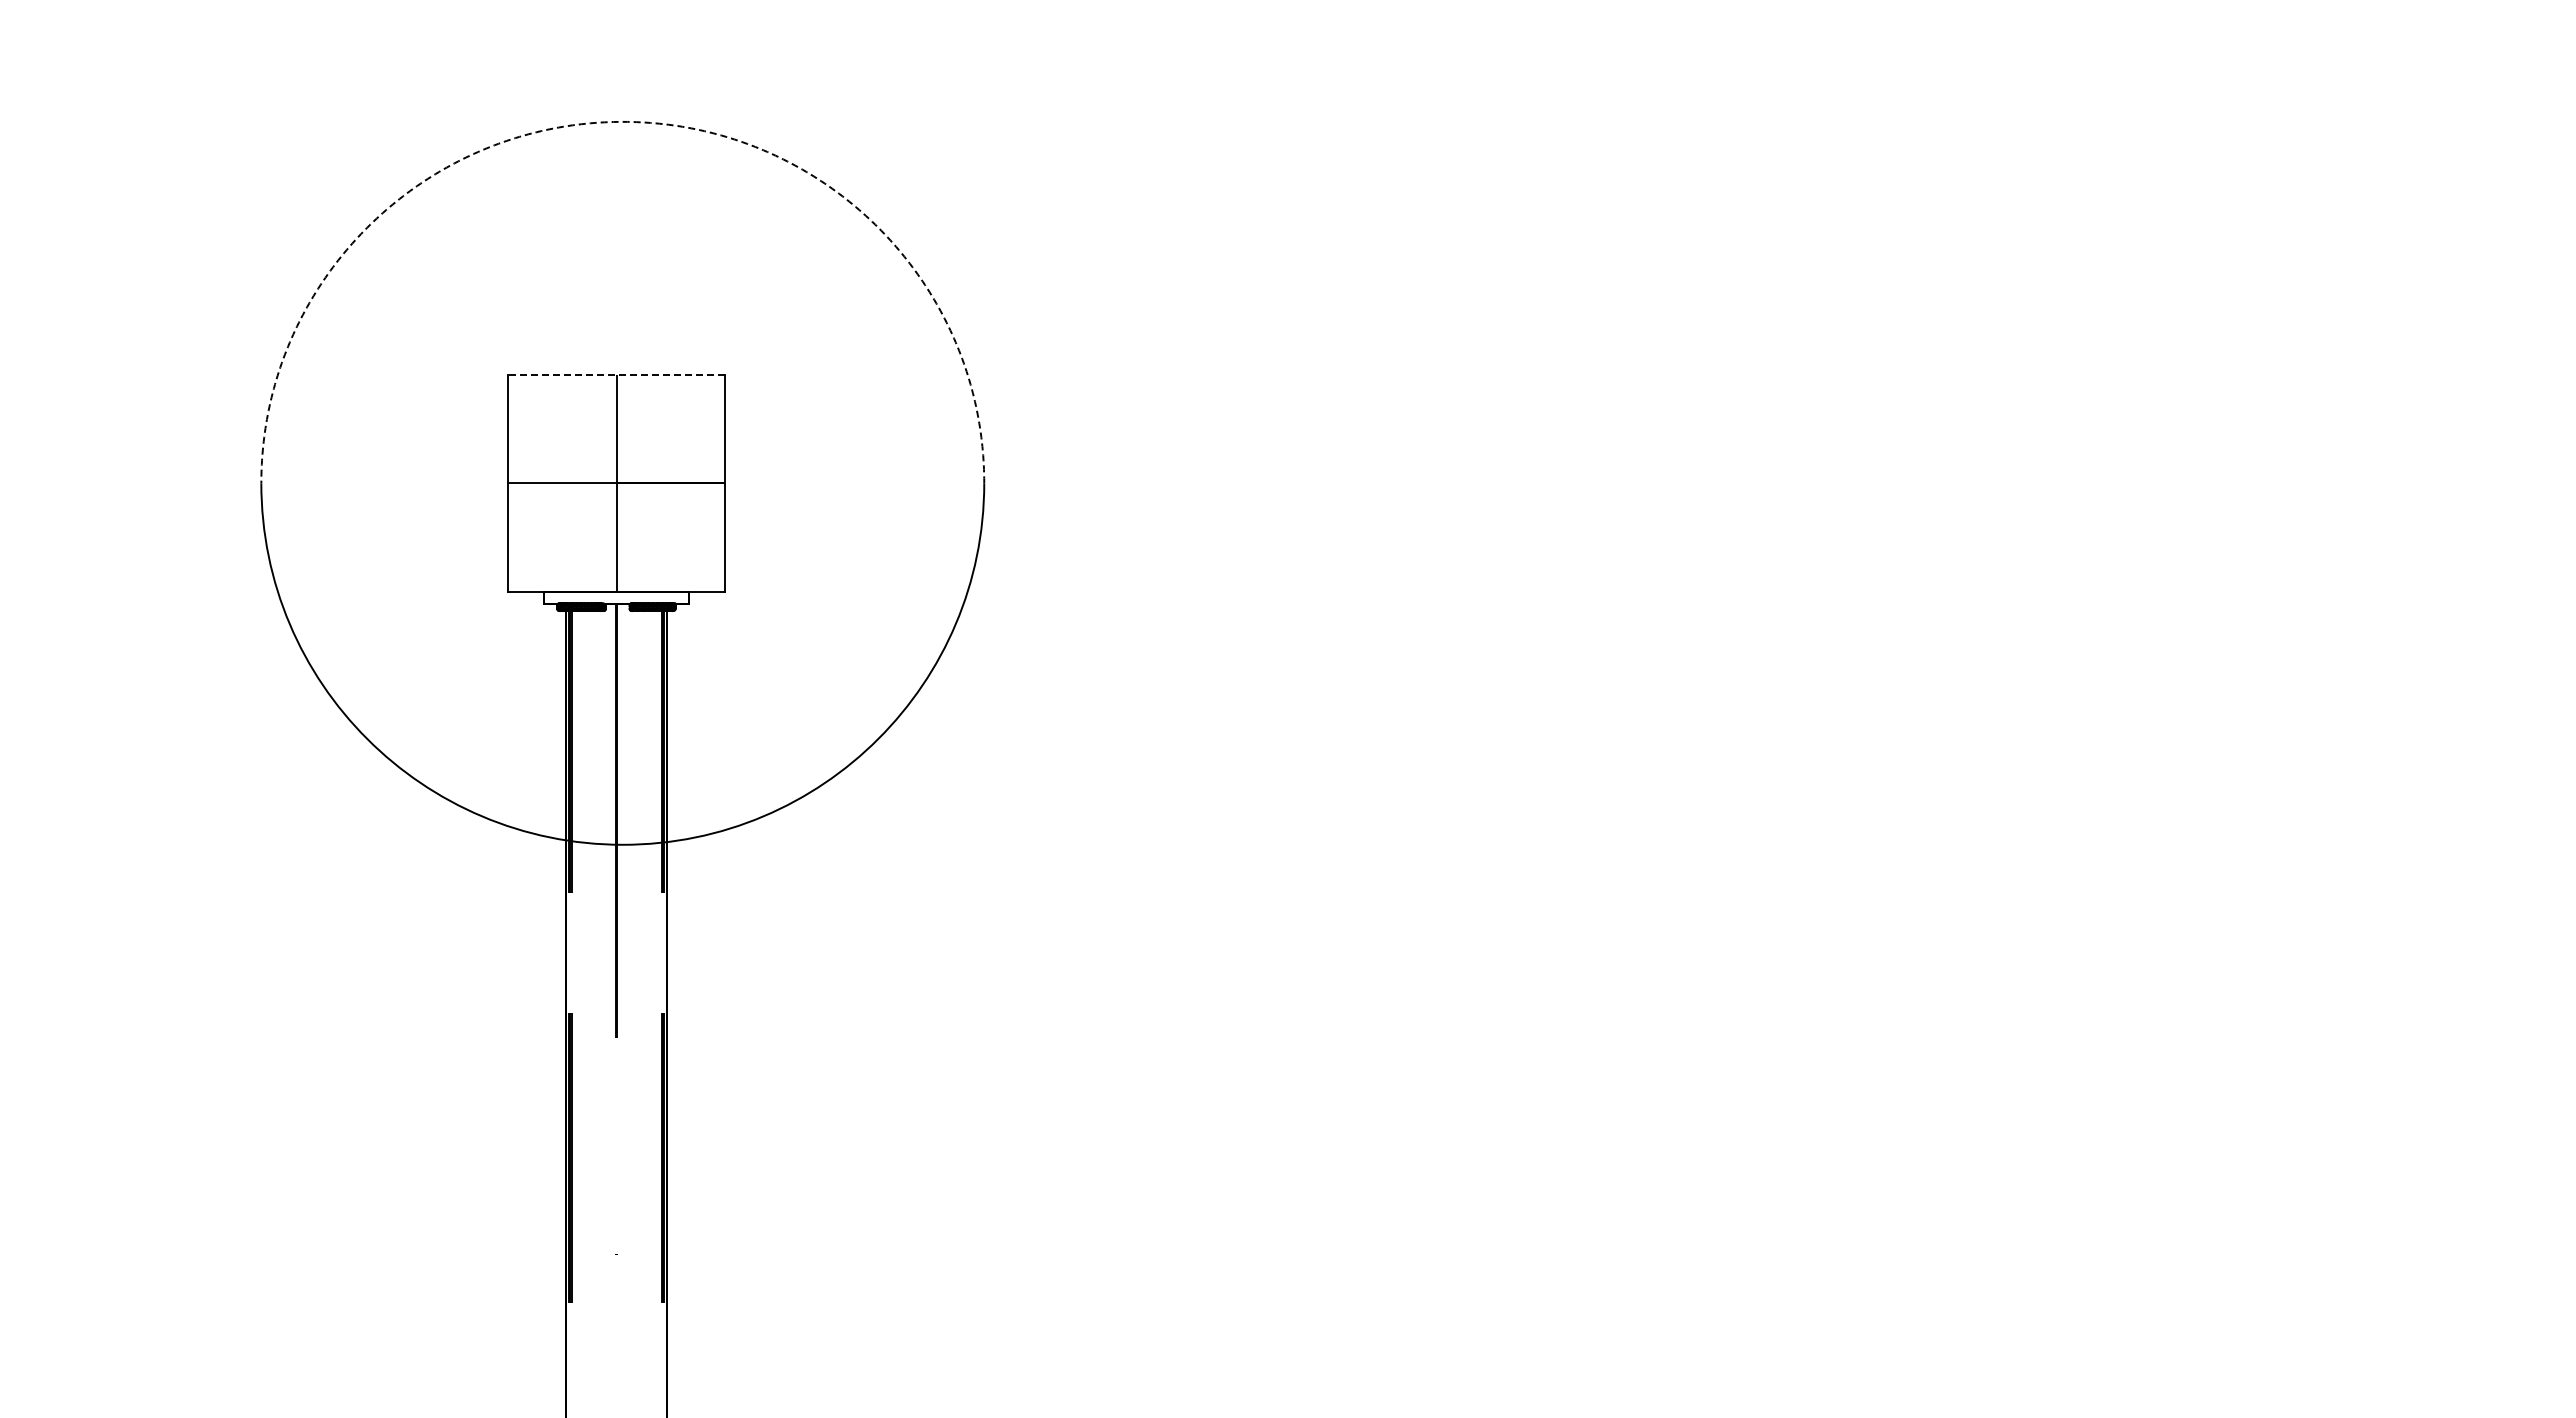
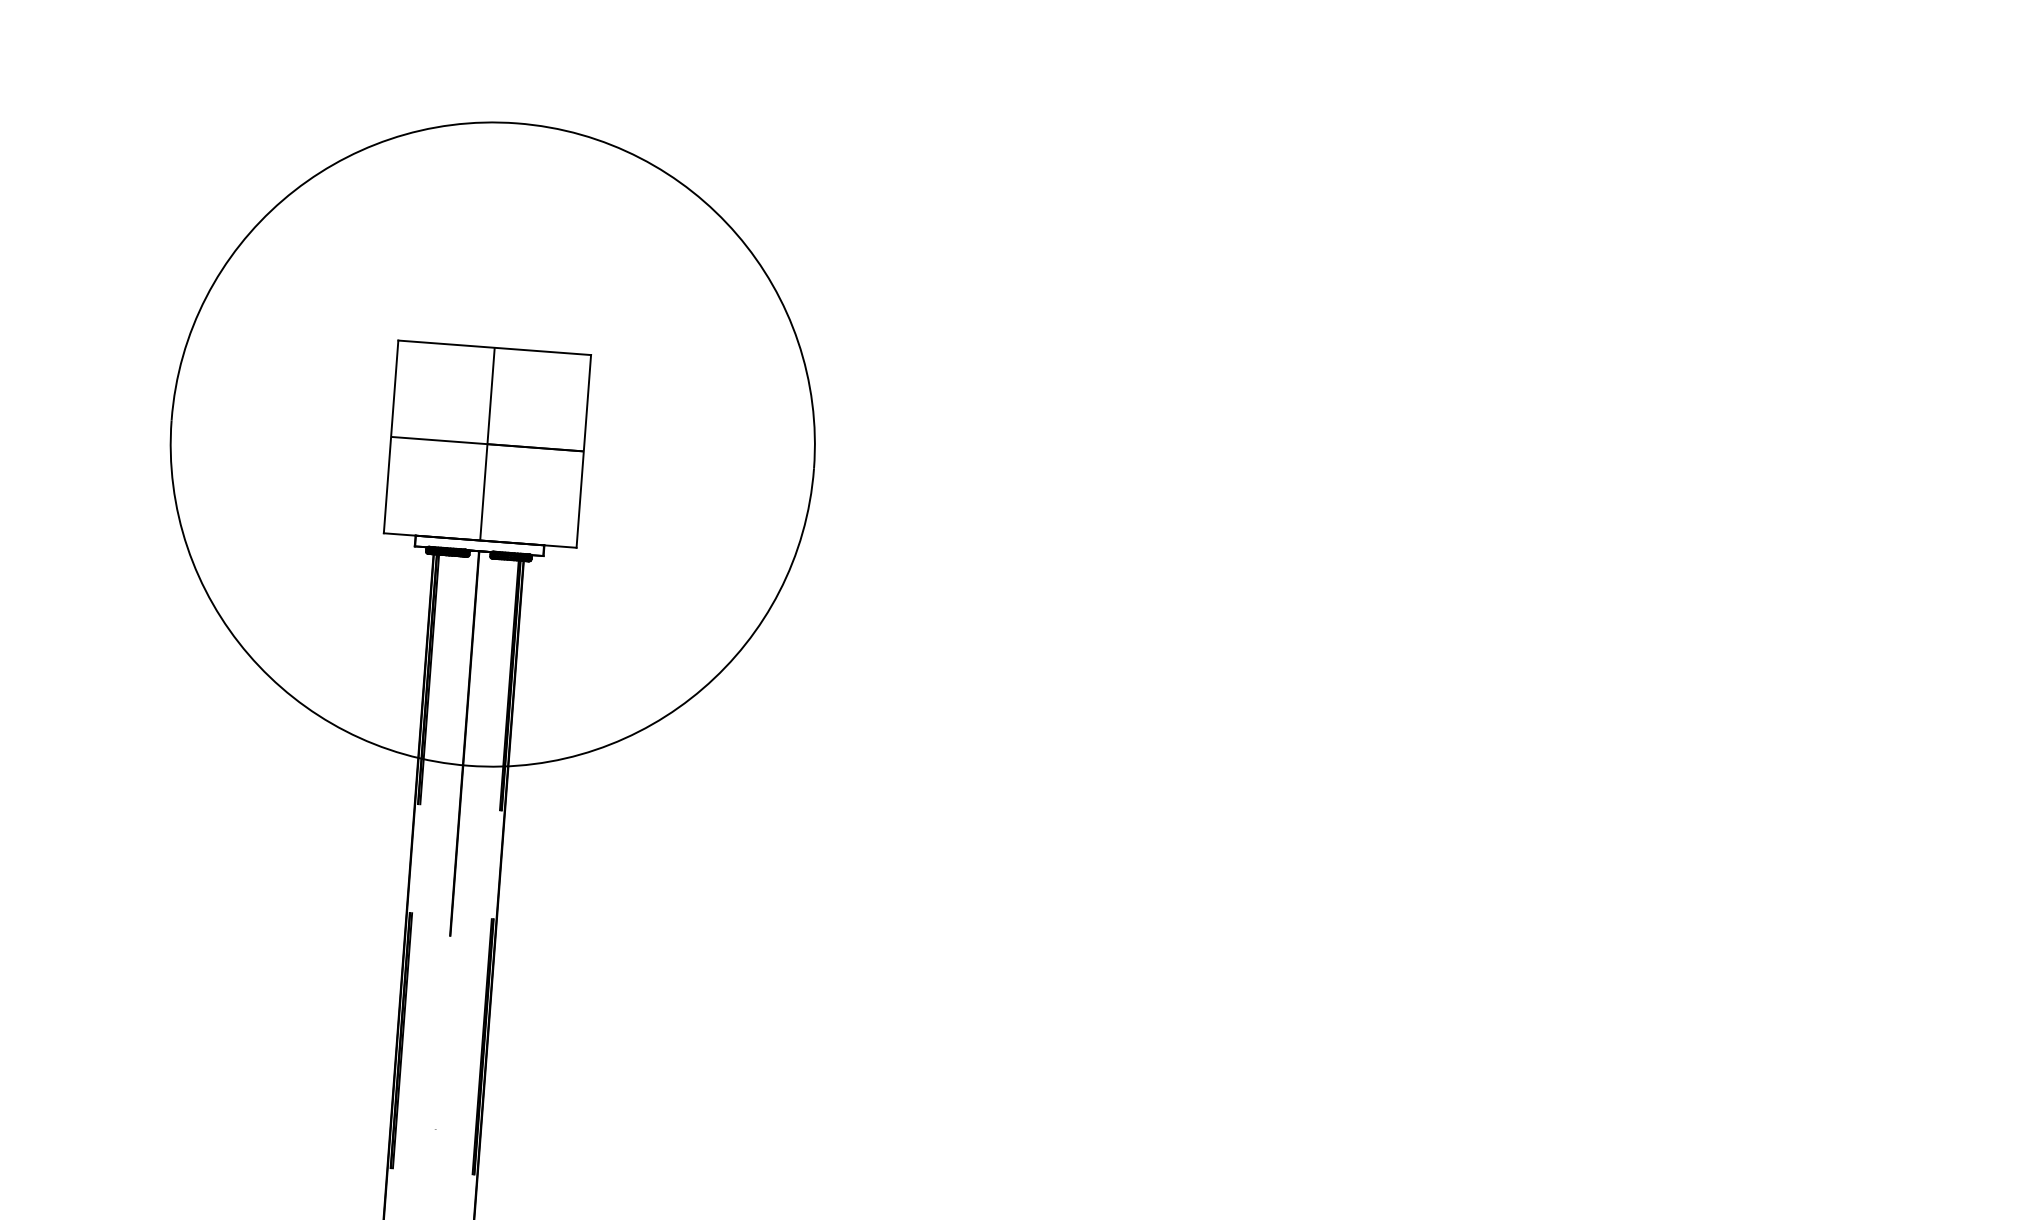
arc: (622, 121) -> (516, 123), dashed -> solid
line: (616, 374) -> (494, 347), dashed -> solid

